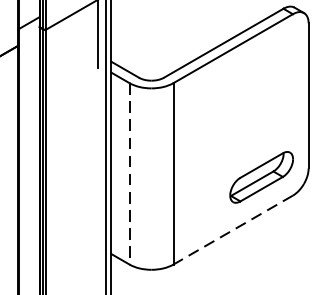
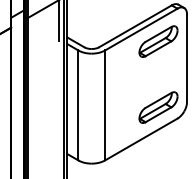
part: (261, 68) -> (158, 41), added
line: (129, 173) -> (78, 105), dashed -> solid
line: (233, 229) -> (141, 139), dashed -> solid

